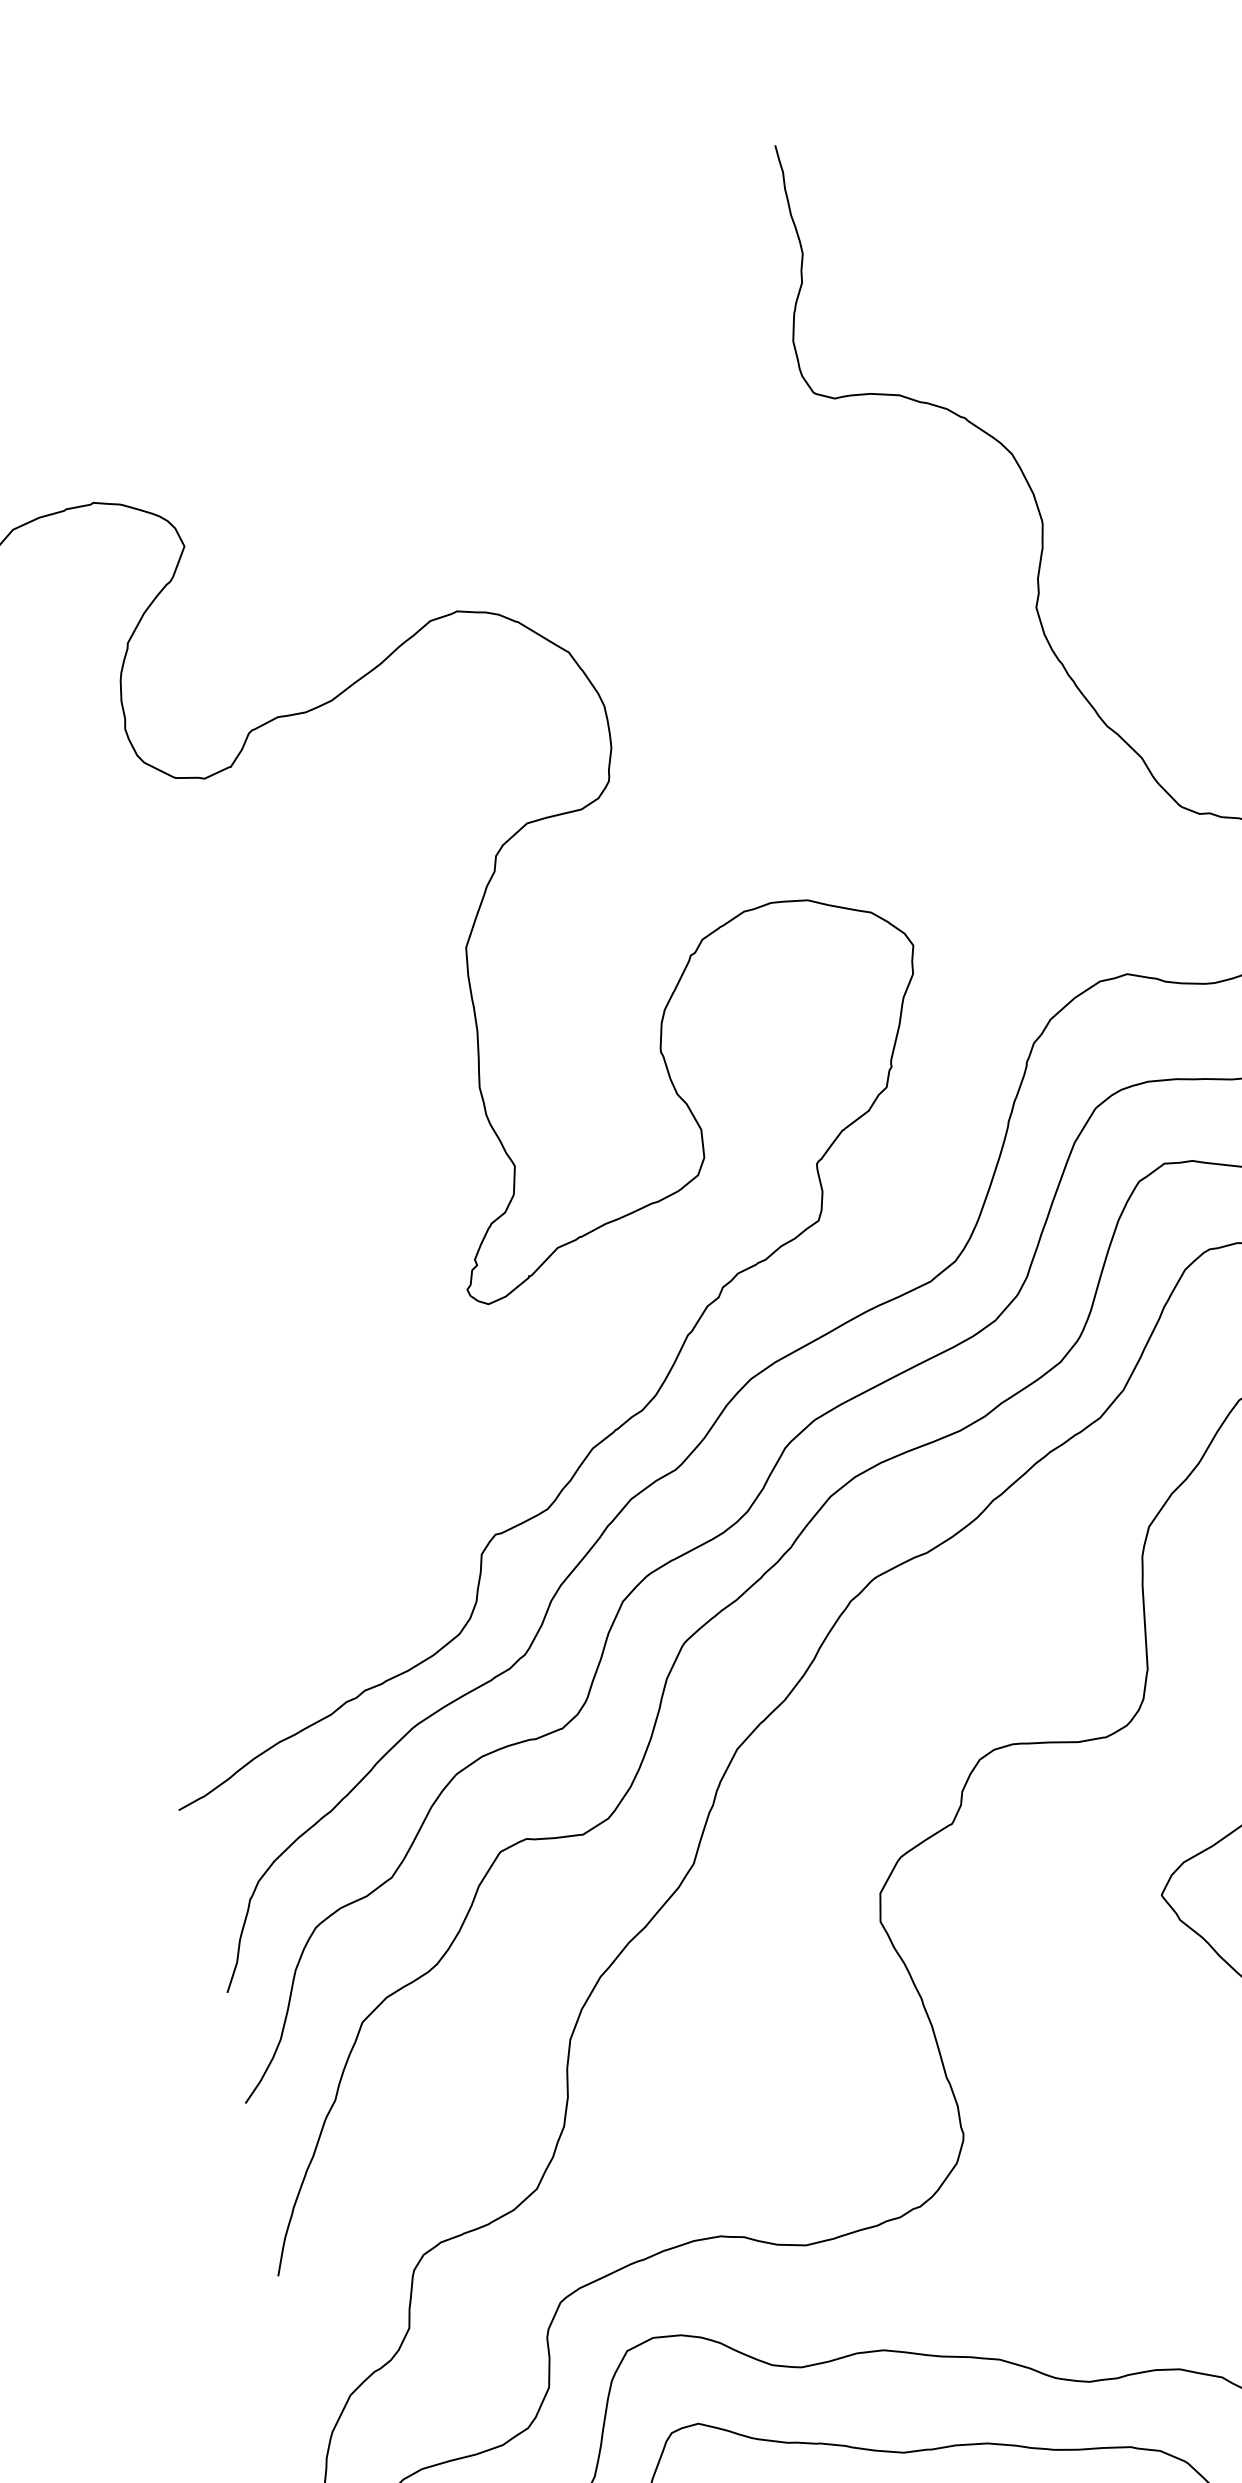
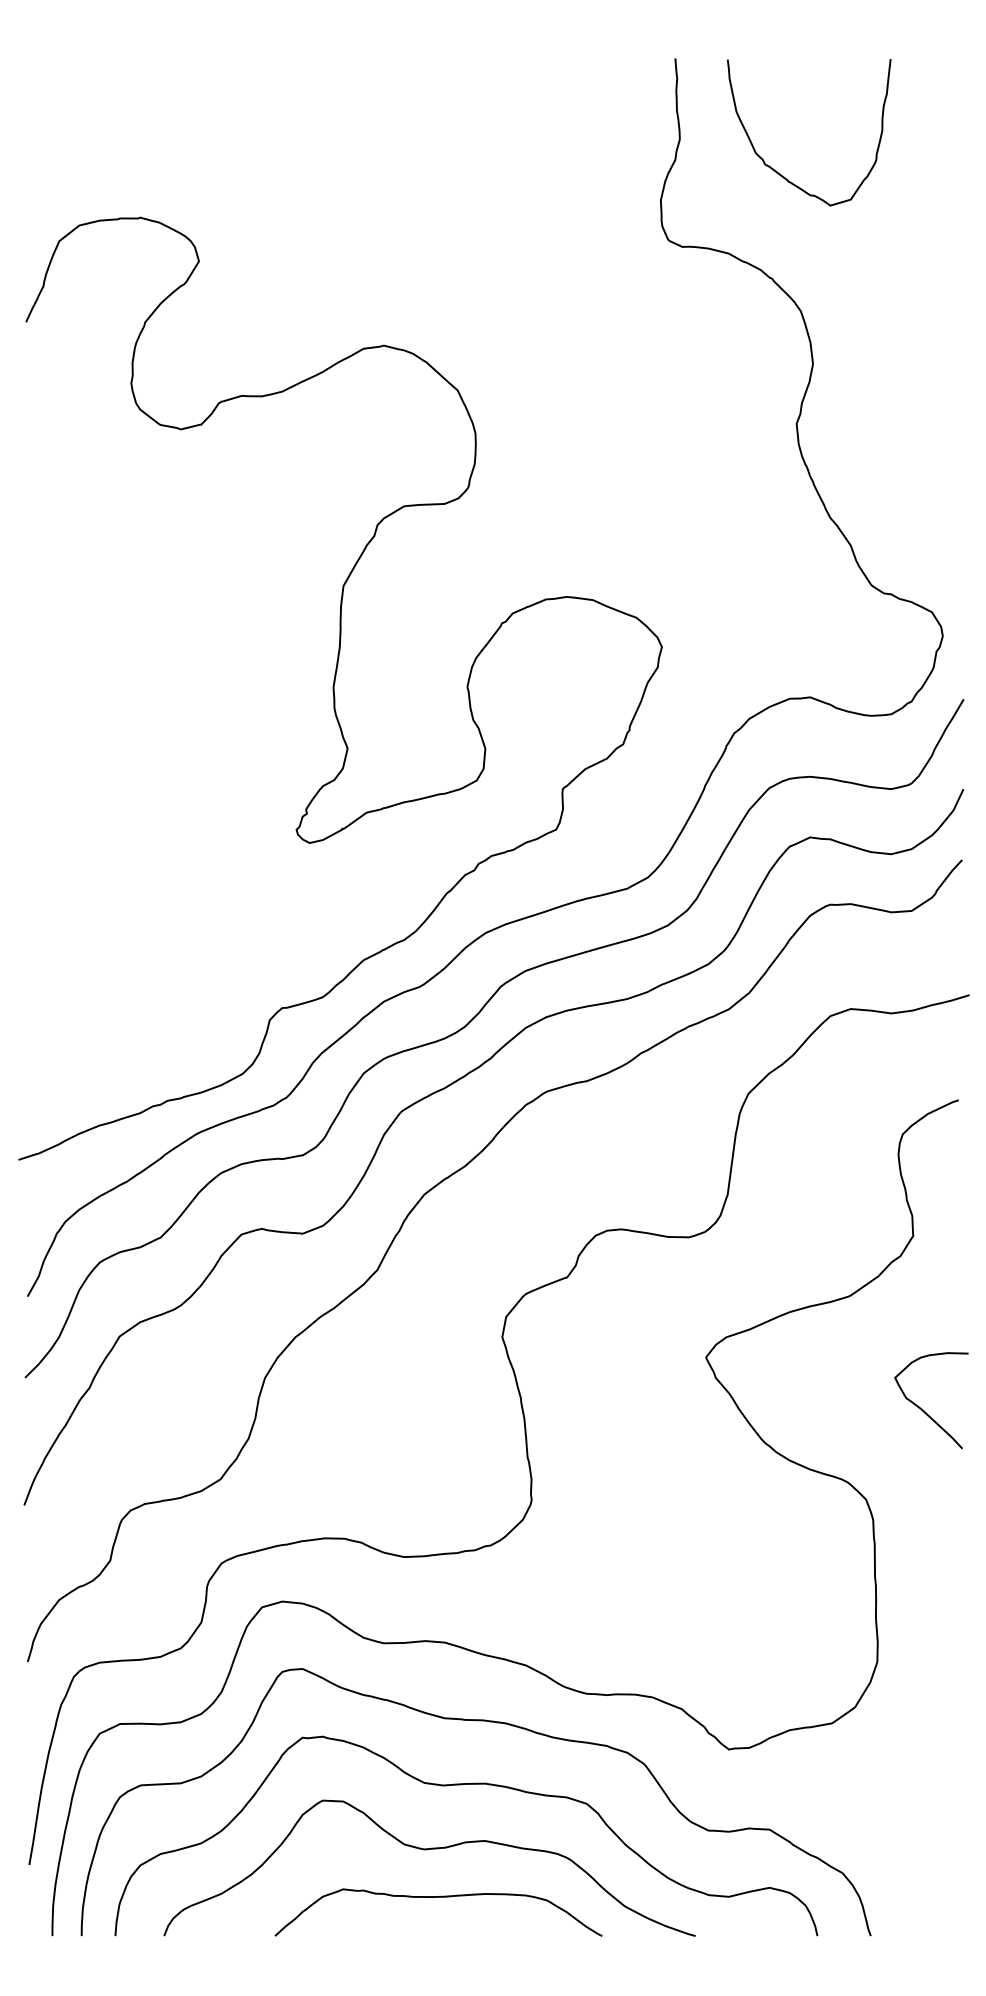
curve: (948, 273) -> (780, 173), added

